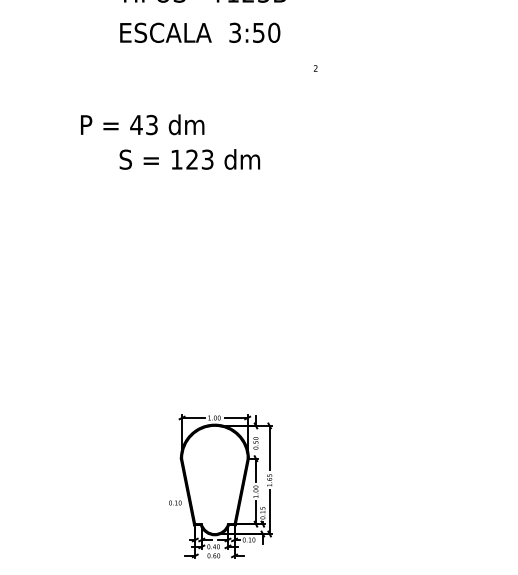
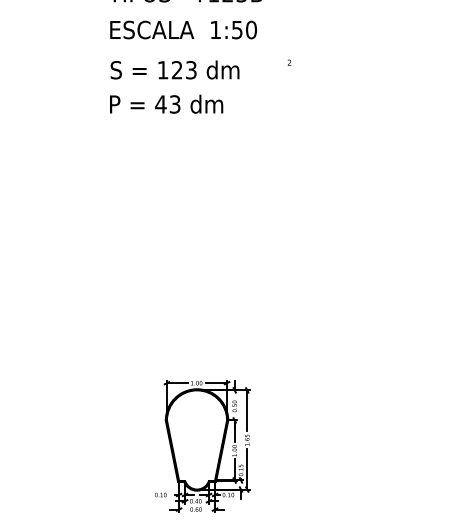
text: (234, 32) -> (215, 29), 3:50 -> 1:50
text: (142, 124) -> (166, 103), moved
text: (189, 159) -> (174, 70), moved
text: (175, 502) -> (160, 494), moved

